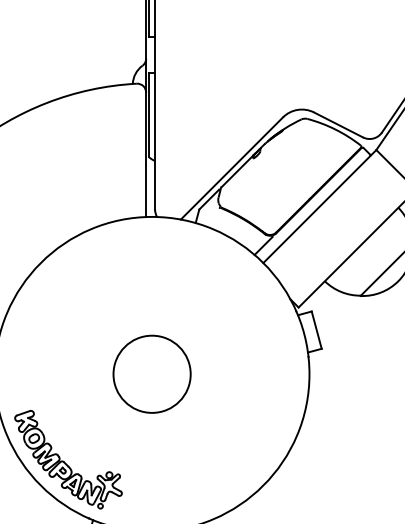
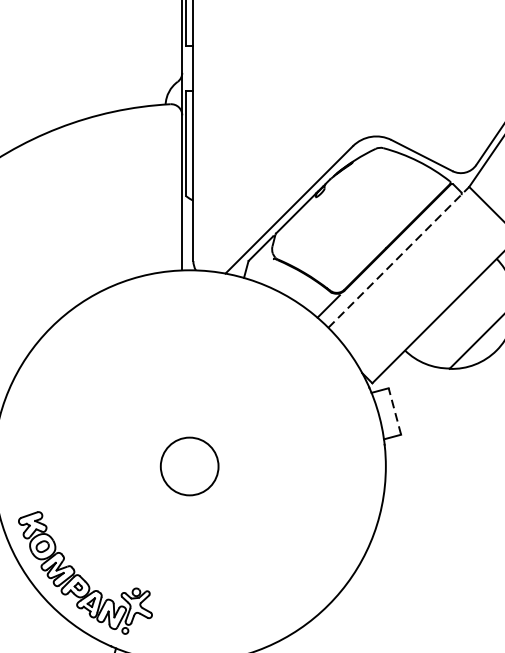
line: (319, 206) -> (398, 257), solid -> dashed
line: (316, 329) -> (394, 410), solid -> dashed
circle: (151, 373) -> (188, 465), size x0.6

